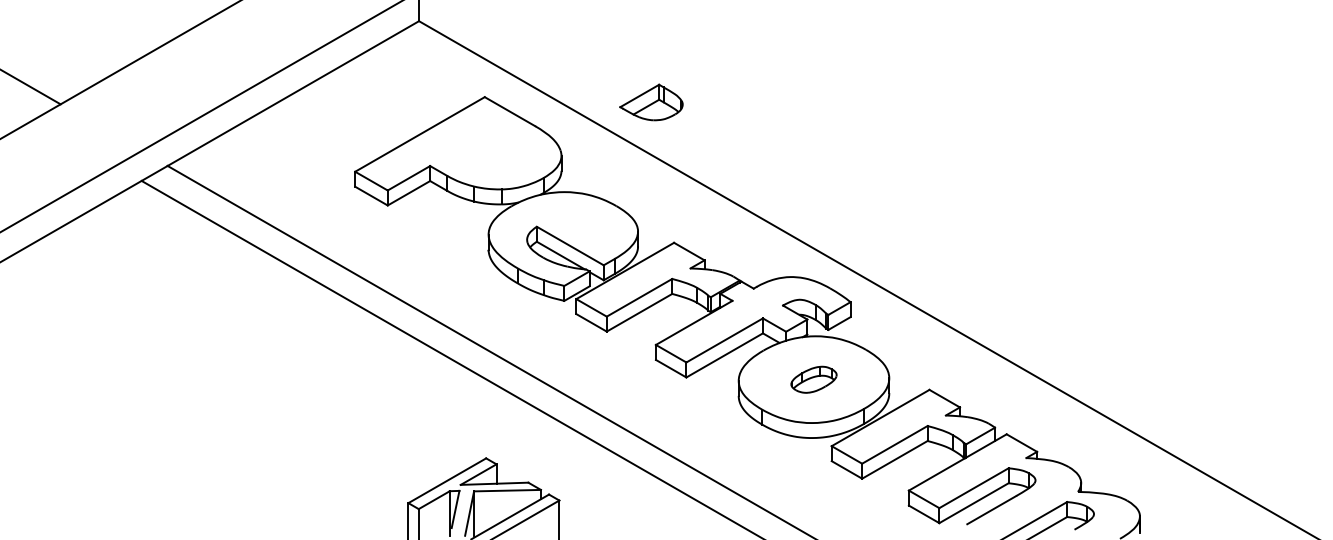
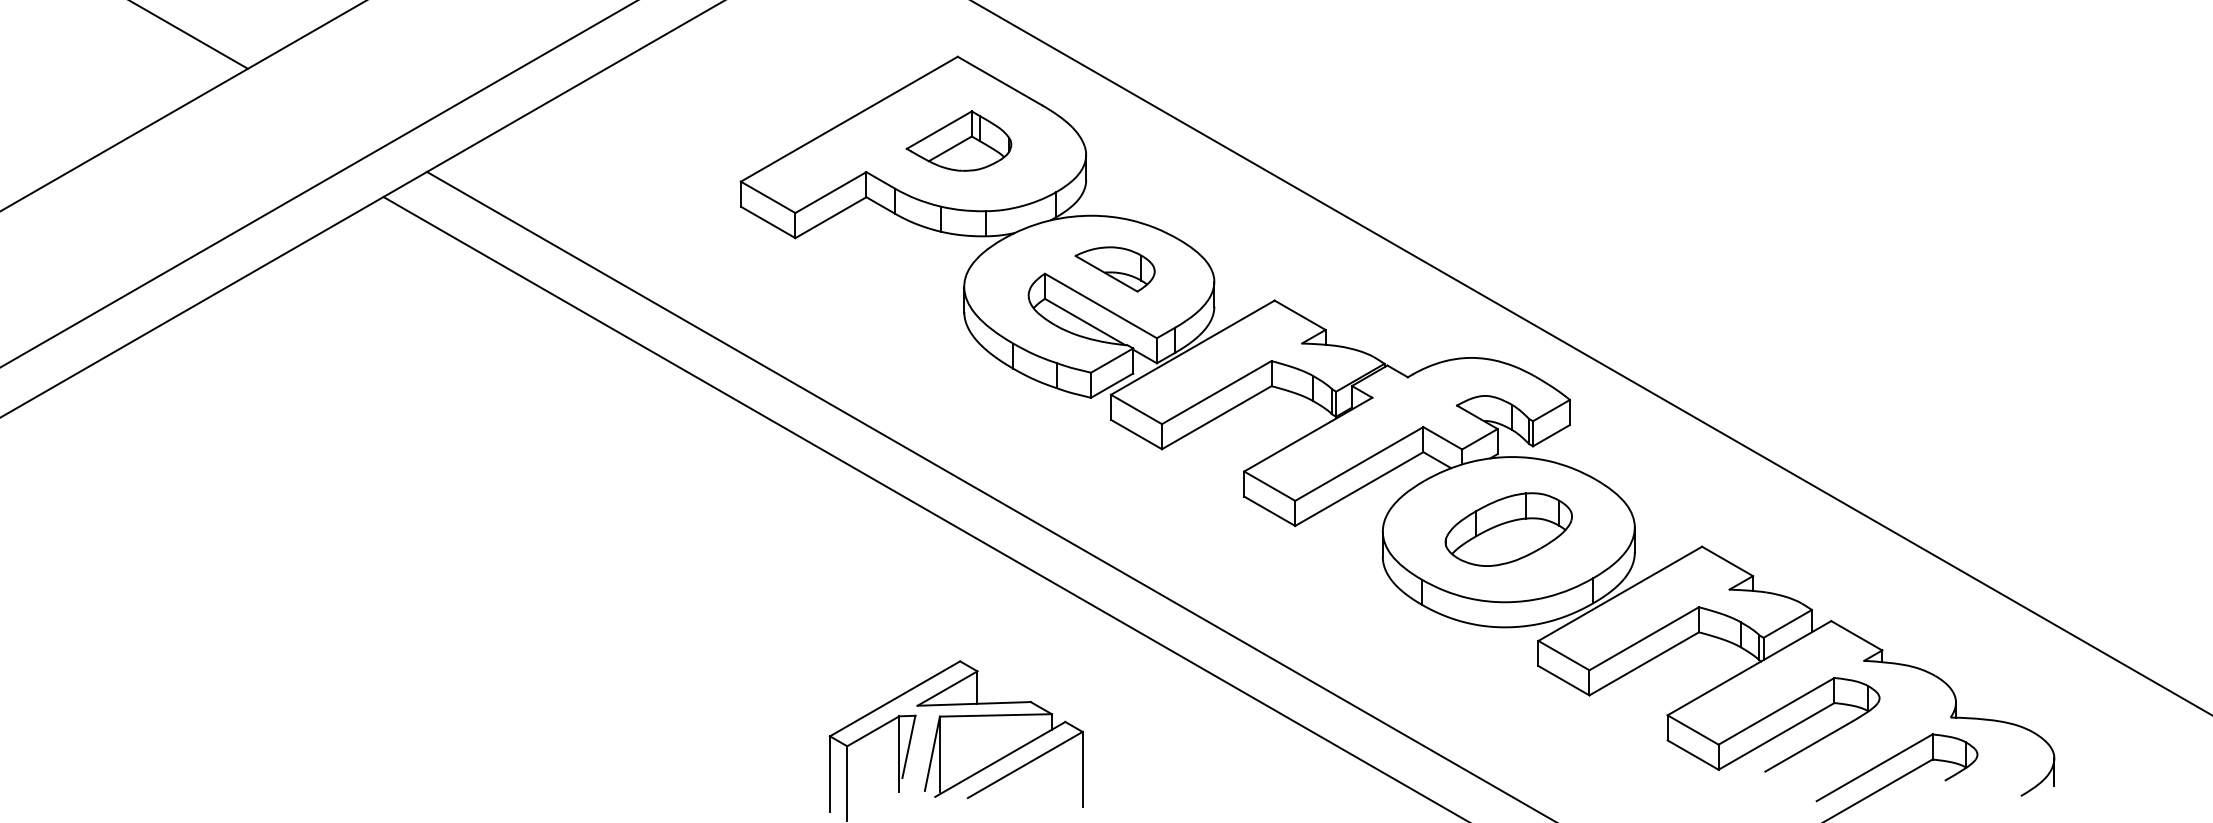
part: (651, 102) -> (958, 141), moved
part: (578, 224) -> (1114, 269), added
part: (813, 379) -> (1507, 529), size x1.67

